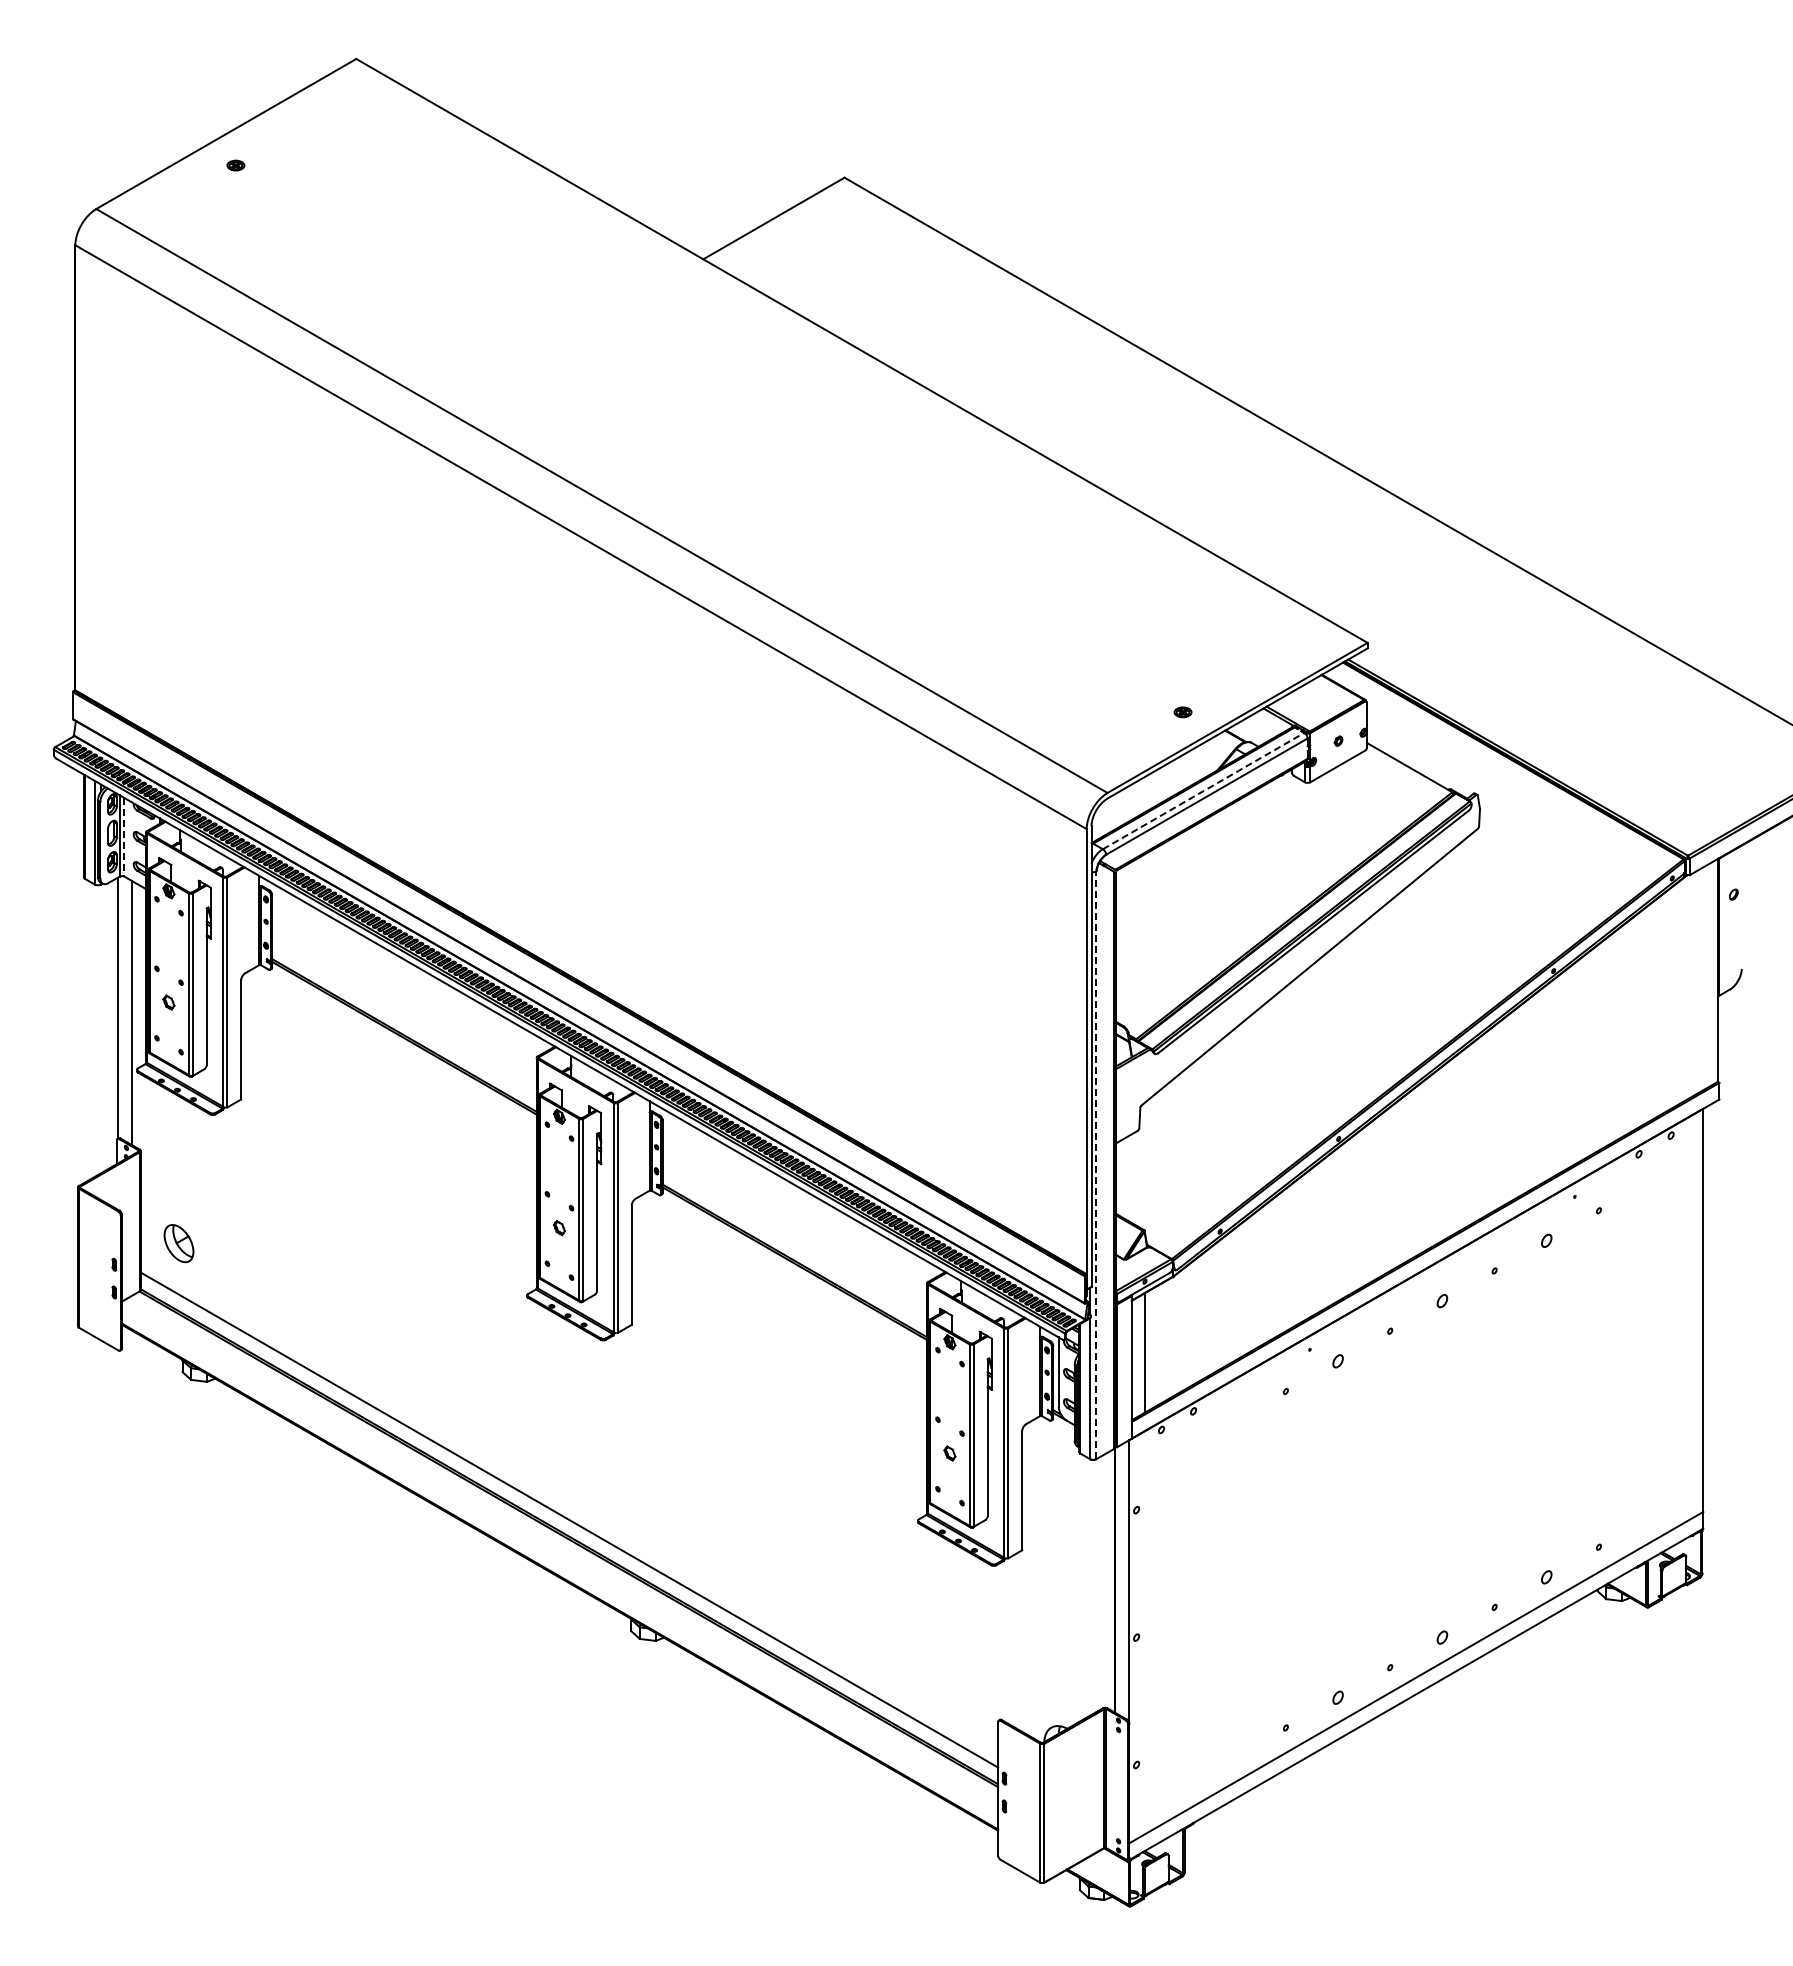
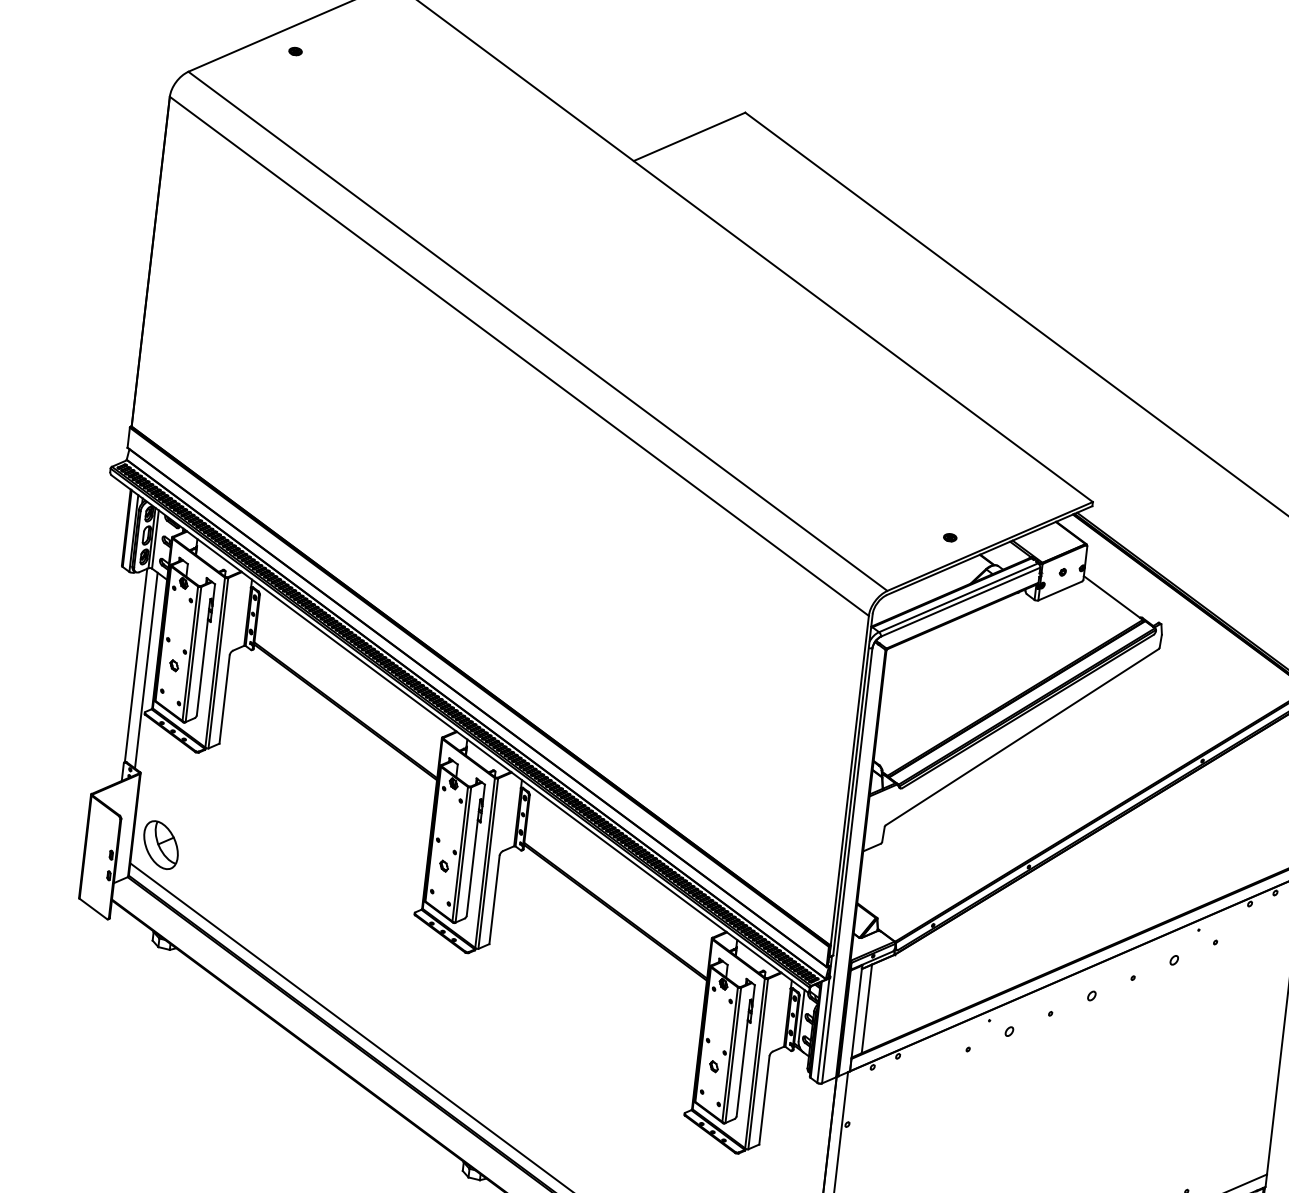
line: (1204, 790) -> (959, 597), dashed -> solid
line: (124, 837) -> (155, 539), dashed -> solid
line: (1096, 1165) -> (847, 865), dashed -> solid
part: (178, 1243) -> (160, 844), size x1.67

